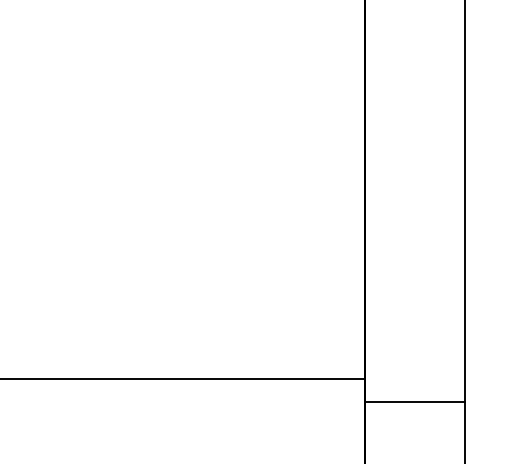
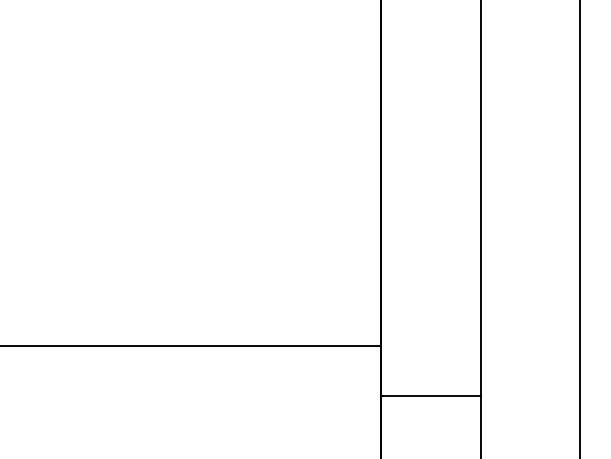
line: (414, 401) -> (430, 396), moved

